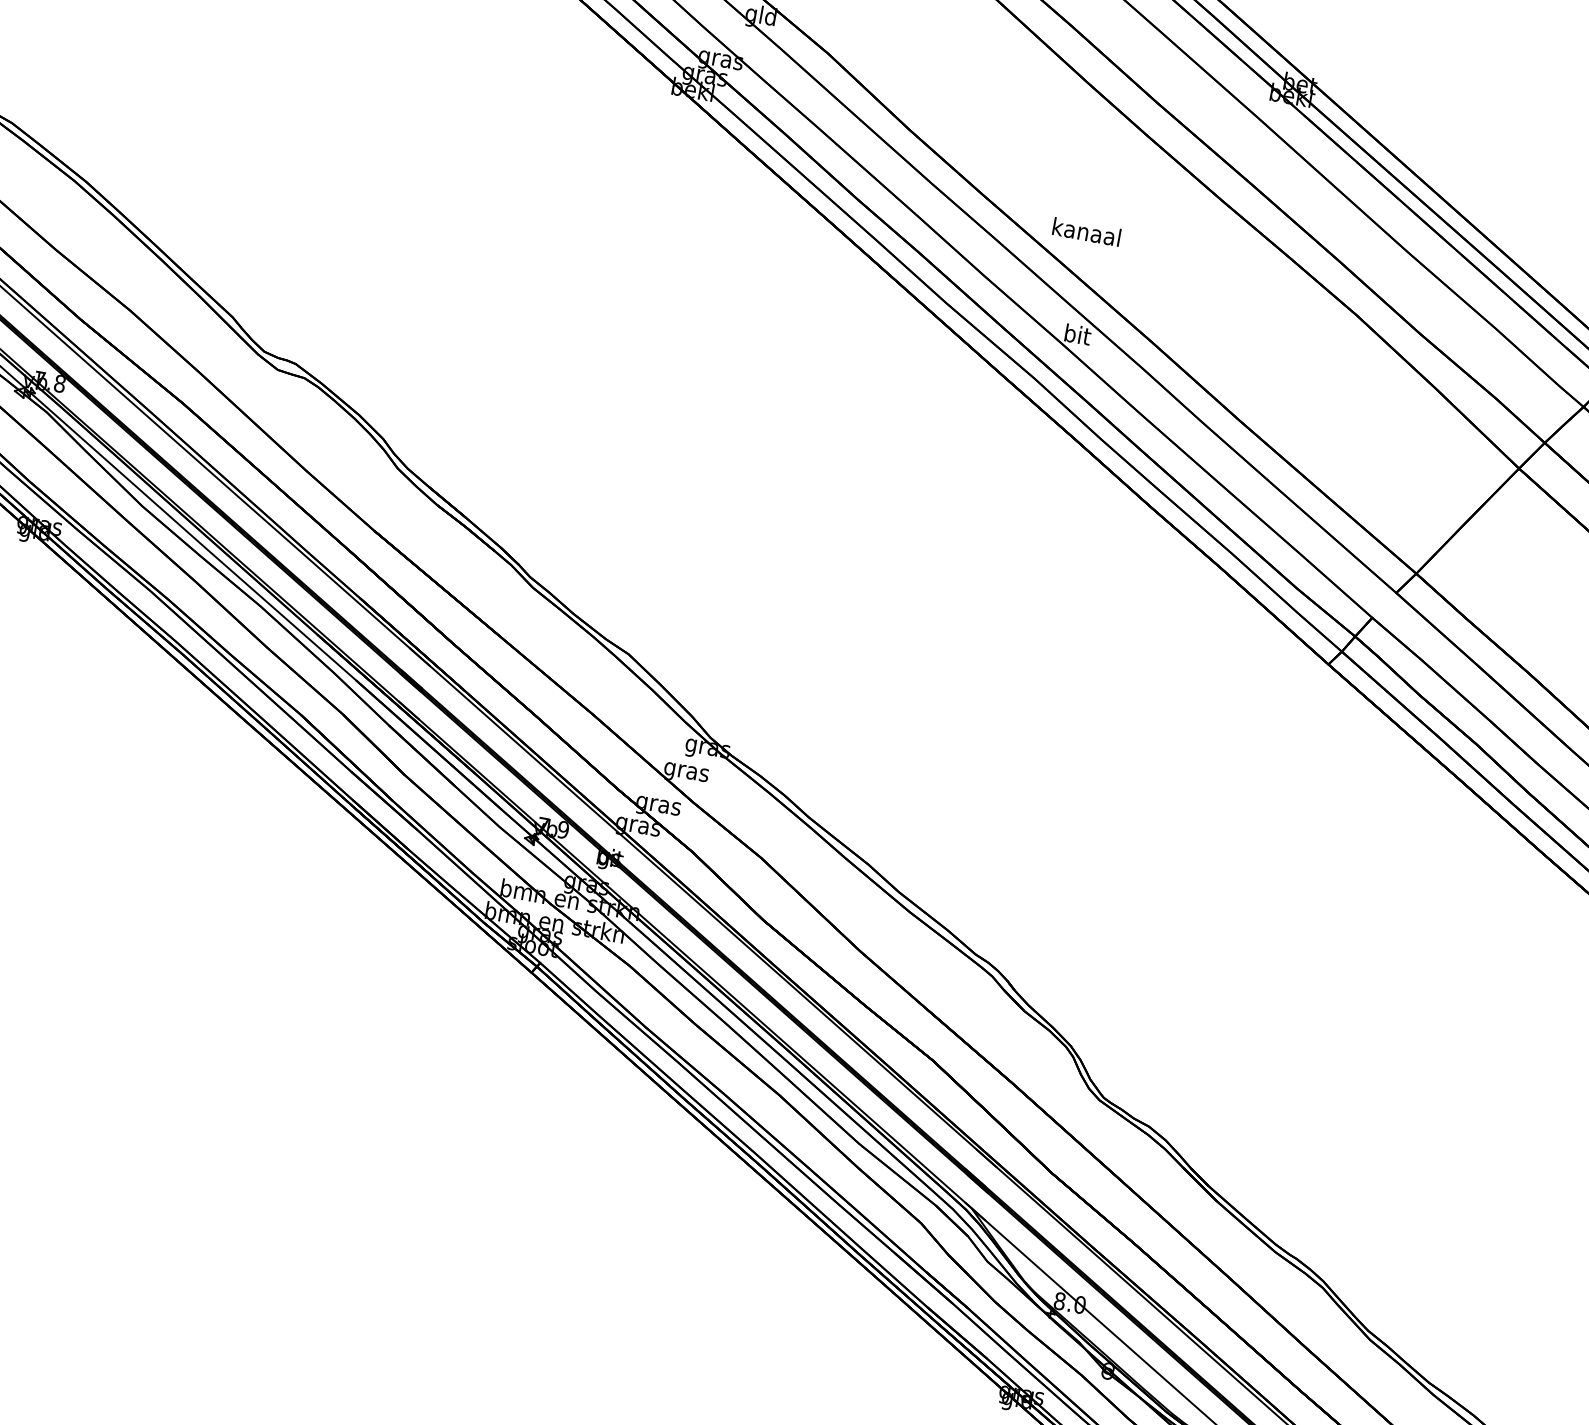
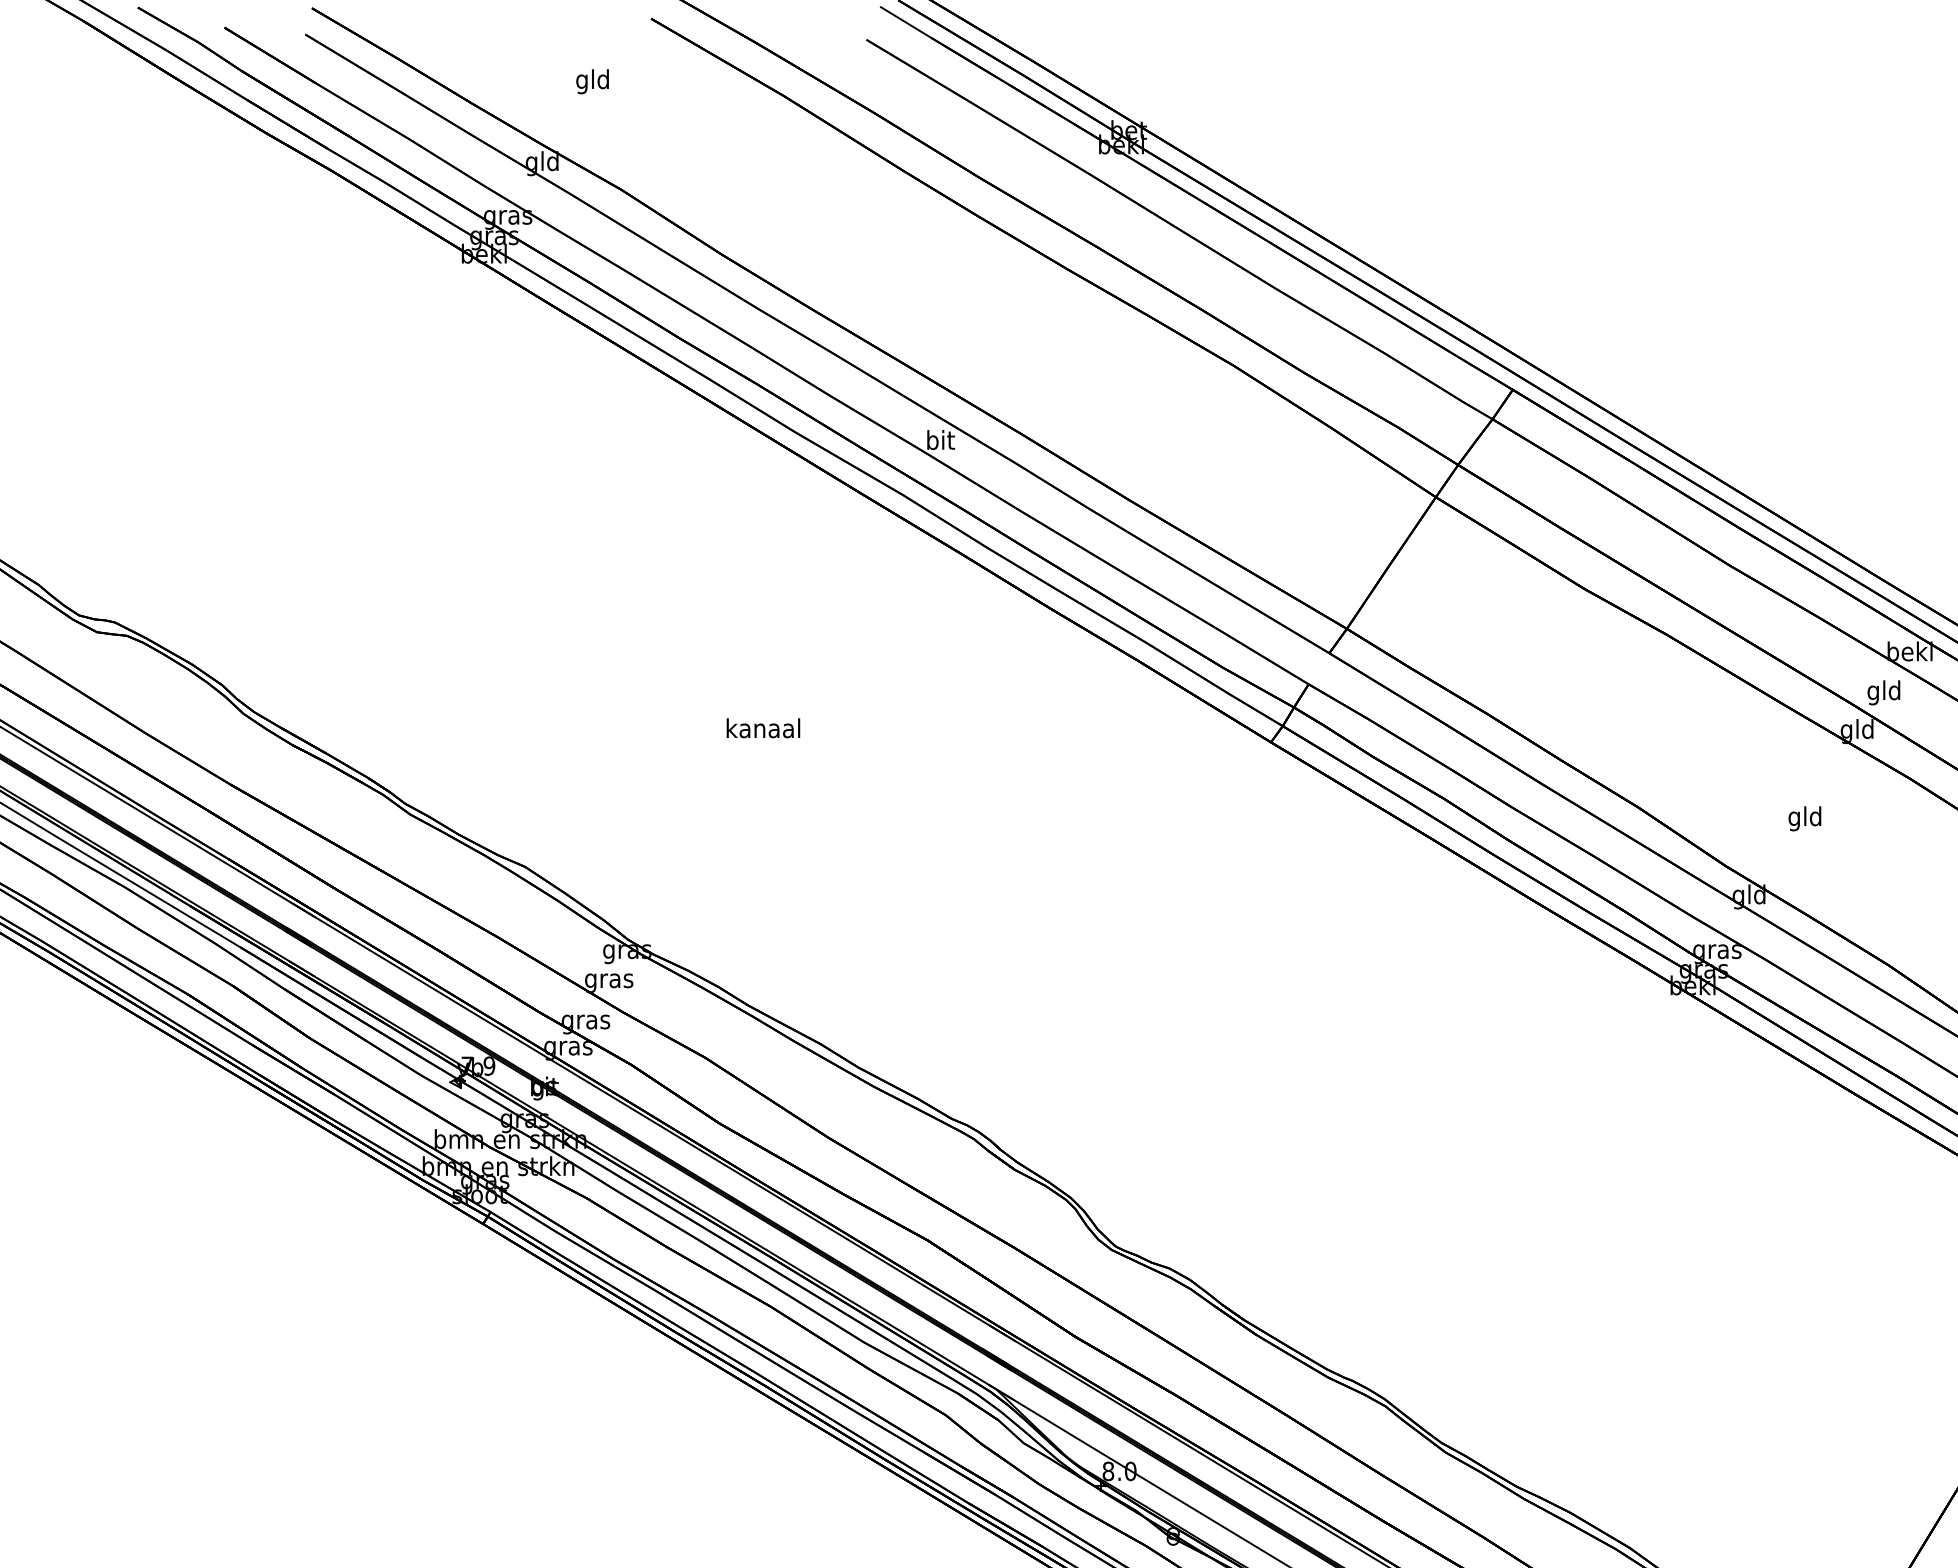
text: (1086, 232) -> (763, 728), moved

